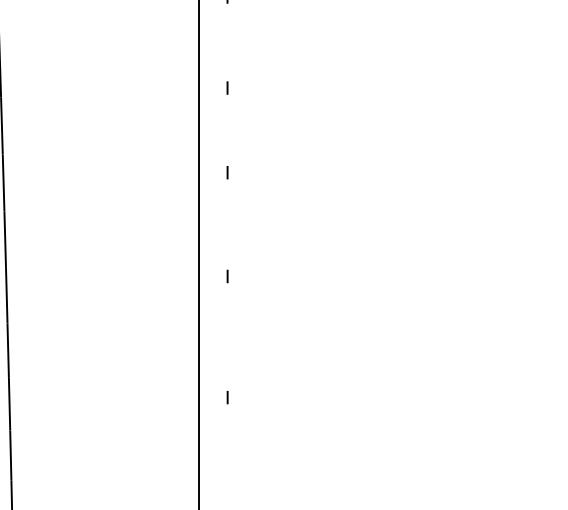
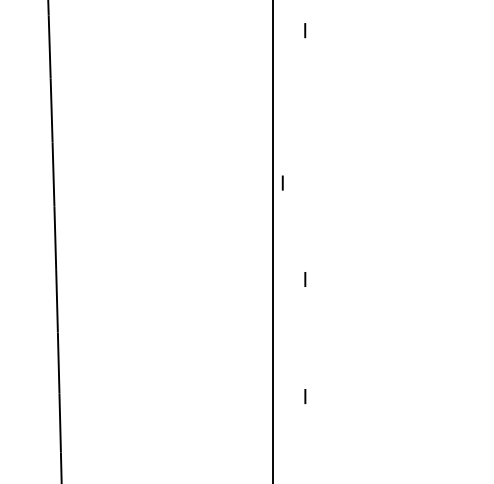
line: (227, 87) -> (305, 29), moved
line: (227, 172) -> (282, 182), moved
line: (227, 397) -> (305, 396), moved

